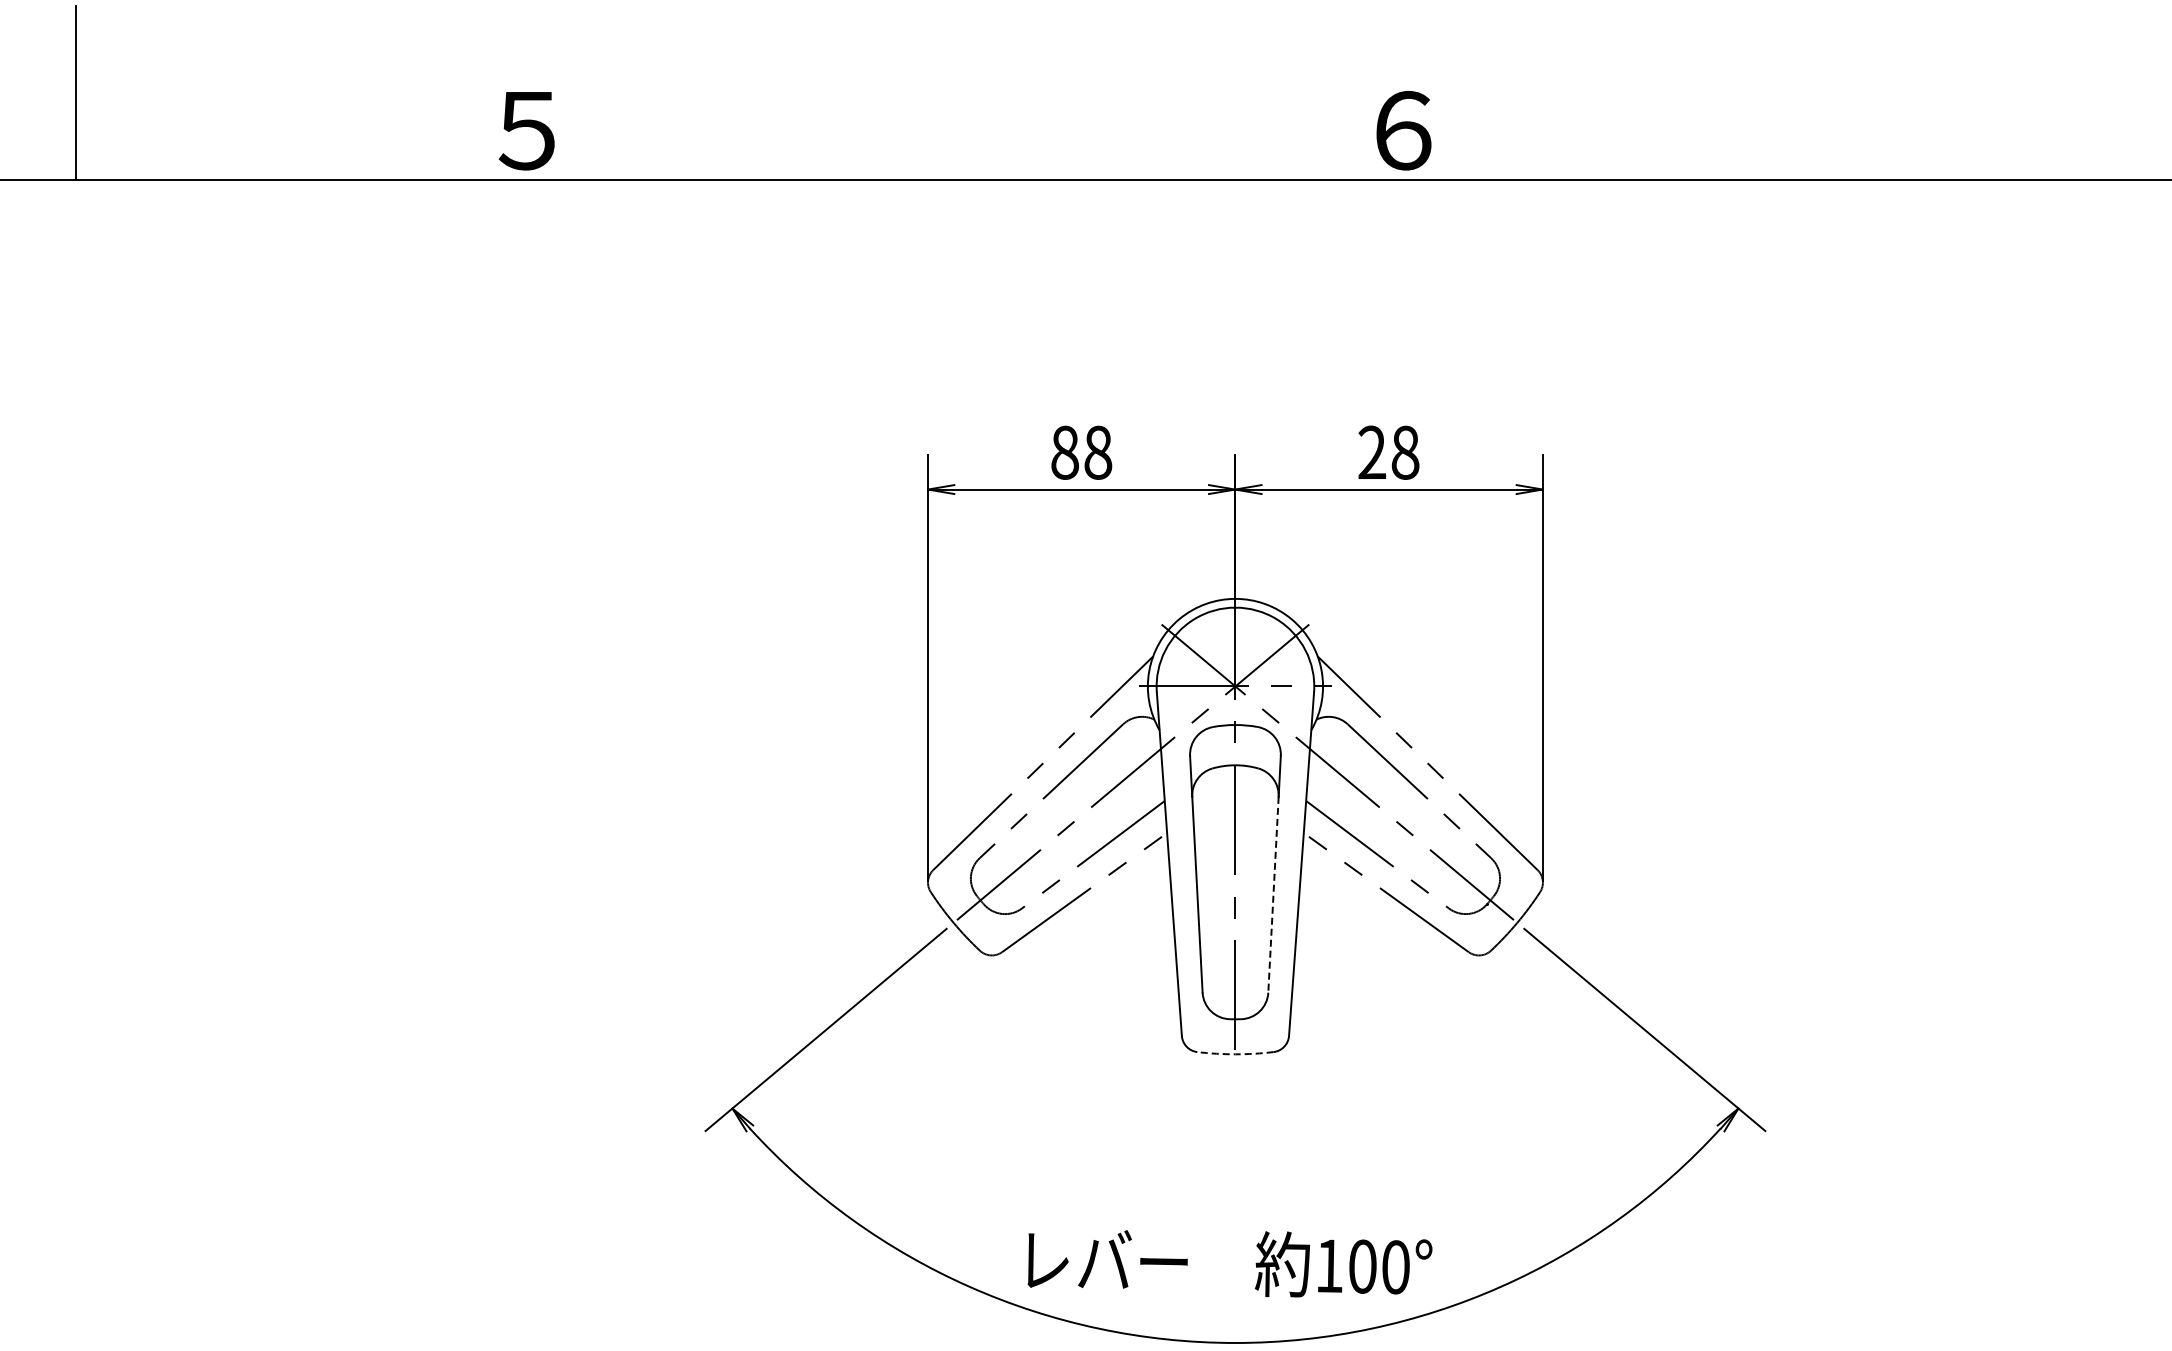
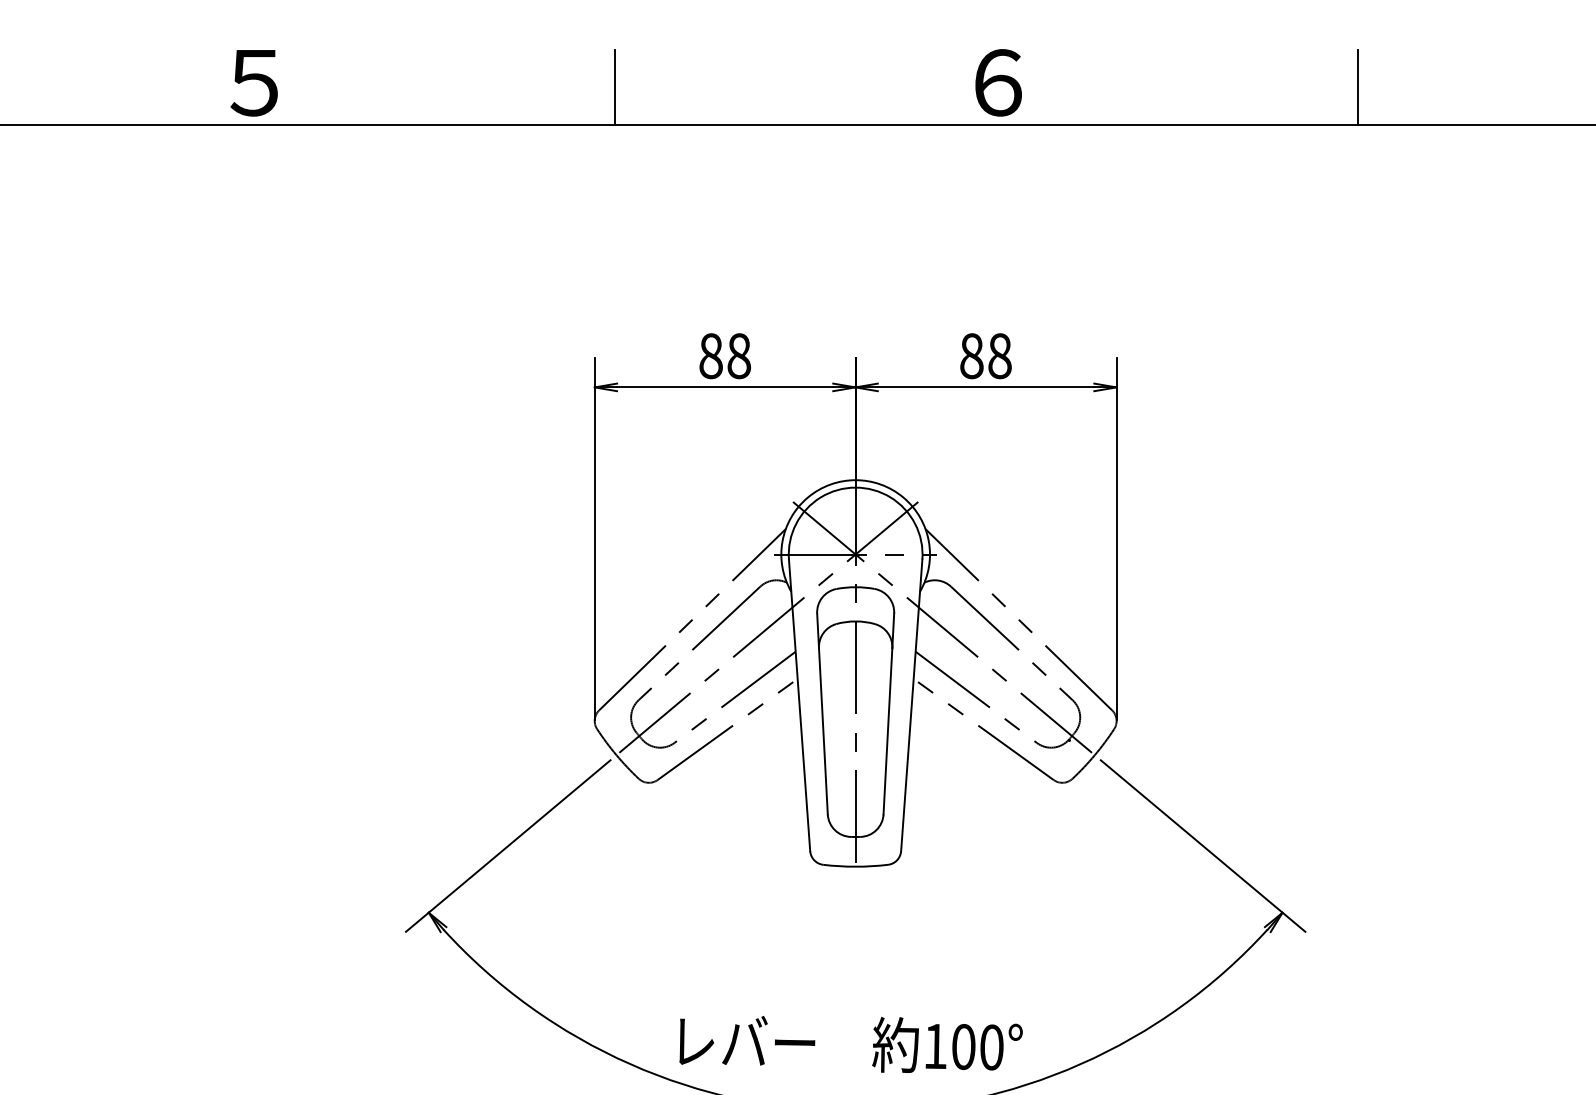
line: (951, 135) -> (614, 86), added
line: (1827, 135) -> (1358, 86), added
text: (1372, 452) -> (971, 355), 28 -> 88
line: (1273, 895) -> (887, 731), dashed -> solid
arc: (1235, 1054) -> (855, 866), dashed -> solid

